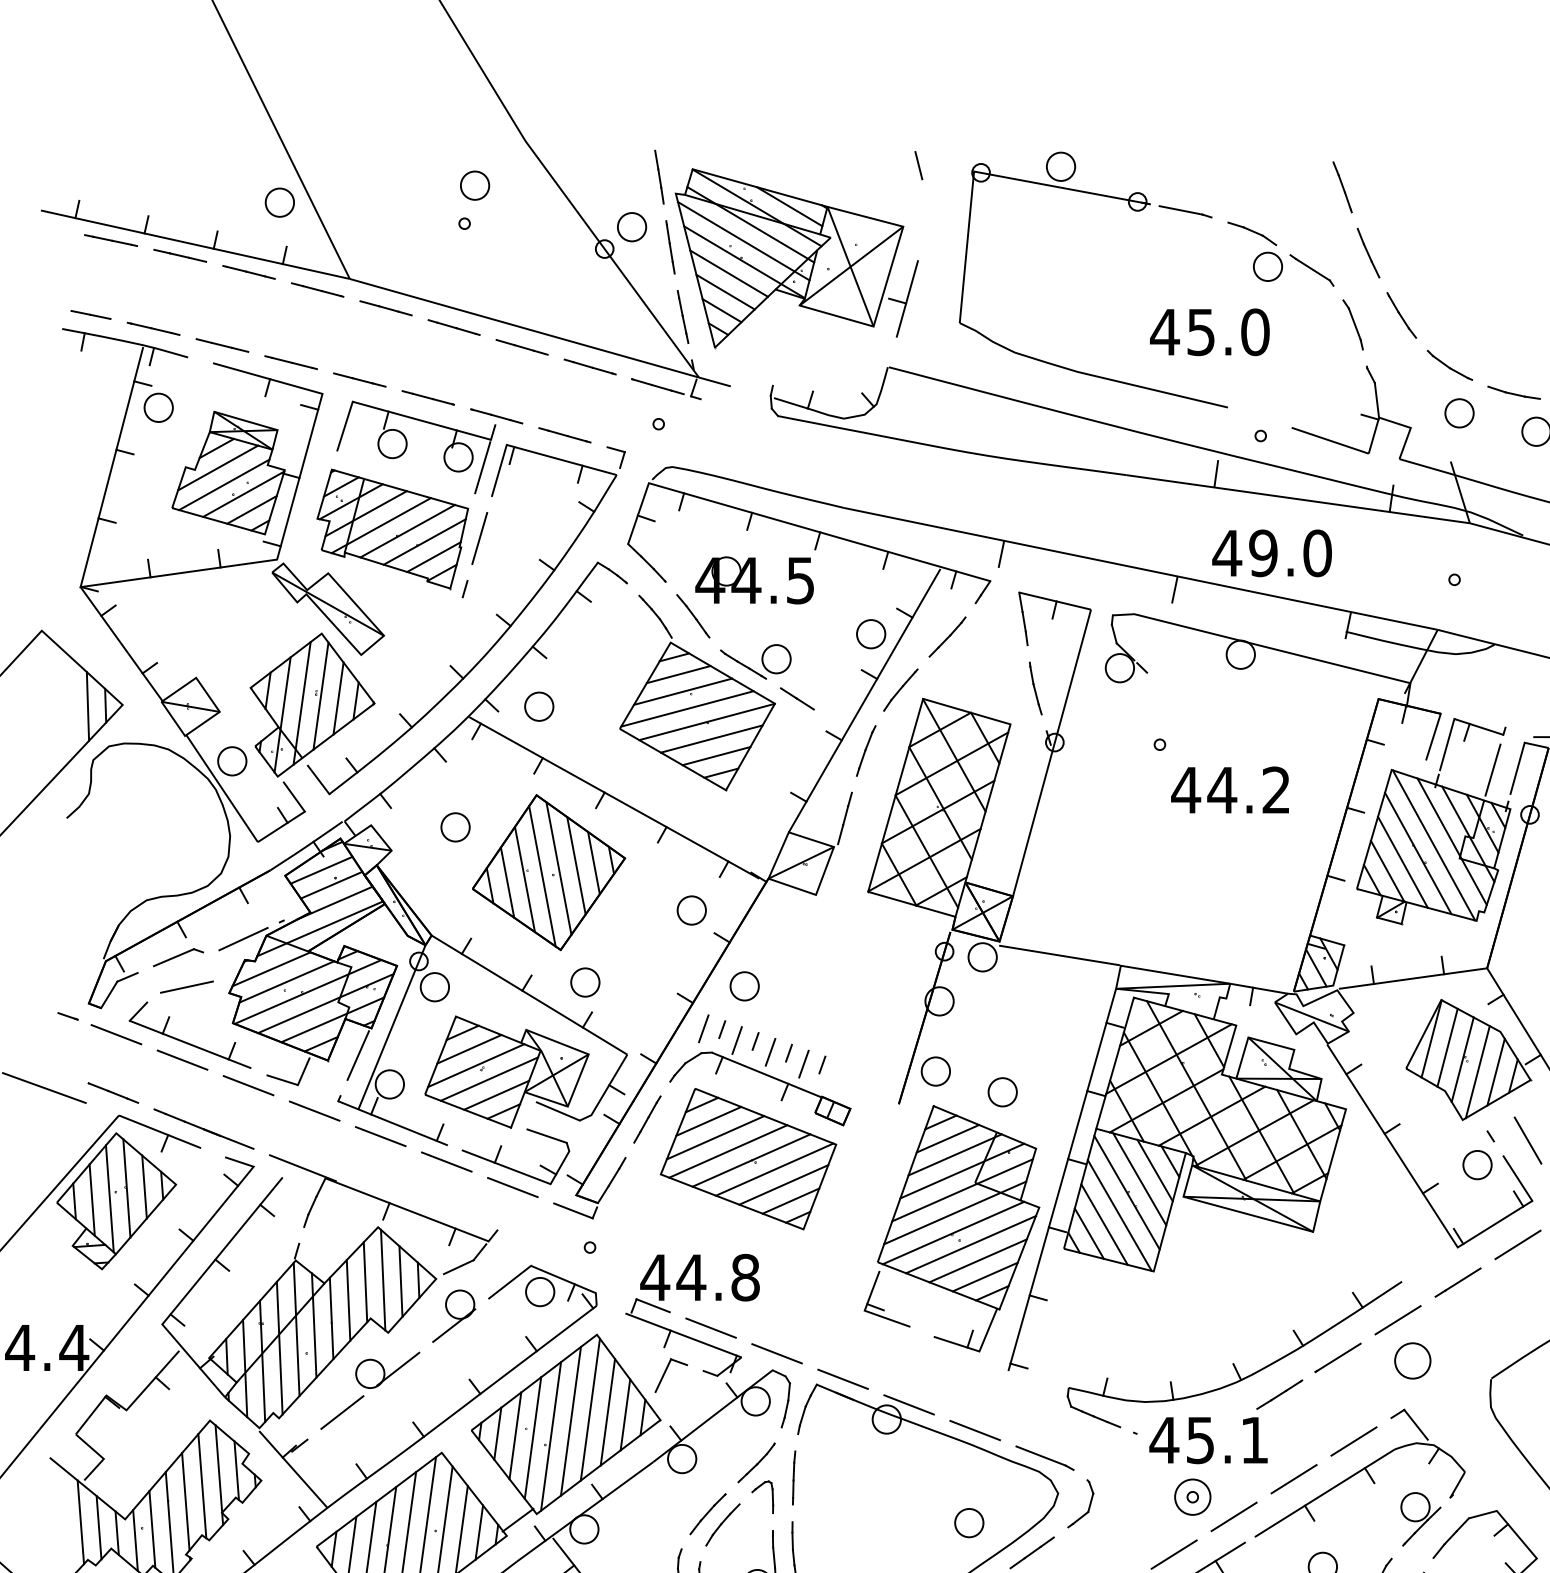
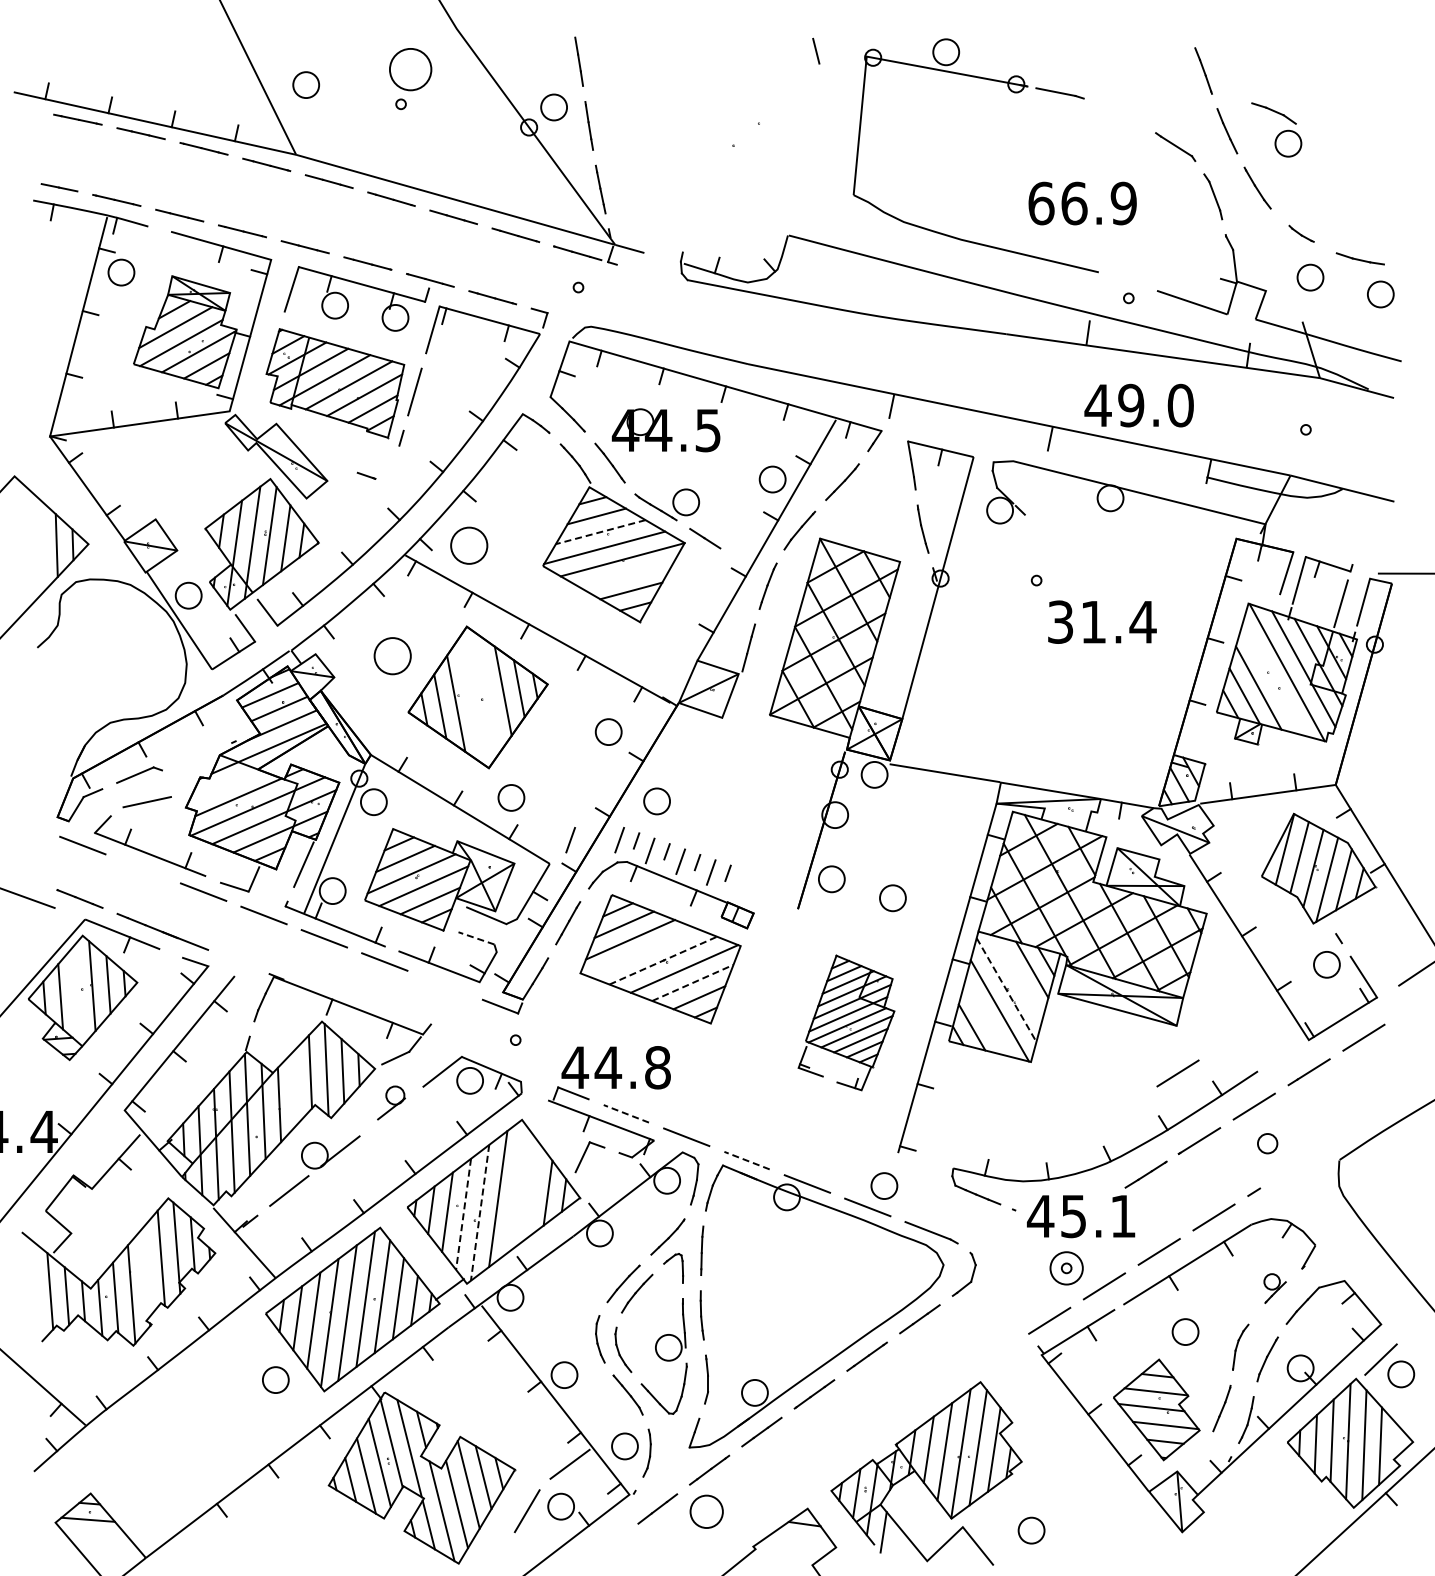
part: (474, 185) -> (410, 69), size x1.6
part: (279, 202) -> (305, 84), moved
part: (1254, 251) -> (1276, 129), moved
part: (796, 258) -> (704, 136), removed
text: (1209, 332) -> (1081, 203), 45.0 -> 66.9
part: (1449, 365) -> (1301, 233), size x0.6
line: (482, 467) -> (417, 327), removed
line: (682, 692) -> (600, 532), solid -> dashed
part: (539, 706) -> (469, 545), size x1.4
line: (711, 738) -> (626, 574), removed
text: (1230, 789) -> (1101, 621), 44.2 -> 31.4
part: (455, 826) -> (392, 655), size x1.4
line: (1417, 852) -> (1272, 679), removed
line: (558, 868) -> (486, 693), removed
line: (542, 875) -> (472, 700), removed
line: (243, 939) -> (198, 758), removed
line: (271, 968) -> (224, 785), removed
line: (67, 1015) -> (366, 475), moved
line: (649, 1029) -> (570, 840), added
line: (181, 1059) -> (142, 868), removed
line: (547, 1136) -> (476, 938), solid -> dashed
line: (1527, 1140) -> (1372, 942), removed
line: (728, 1151) -> (642, 952), removed
line: (751, 1160) -> (663, 960), solid -> dashed
line: (294, 1164) -> (245, 964), removed
line: (1138, 1178) -> (1017, 977), removed
line: (784, 1184) -> (693, 982), solid -> dashed
line: (512, 1187) -> (444, 985), removed
line: (1126, 1193) -> (1006, 990), solid -> dashed
line: (109, 1198) -> (76, 995), removed
line: (1103, 1224) -> (985, 1019), removed
part: (951, 1228) -> (846, 1022), size x0.6
line: (1314, 1284) -> (1177, 1073), added
line: (348, 1300) -> (294, 1088), removed
part: (454, 1315) -> (391, 1102), size x0.7
line: (710, 1327) -> (625, 1113), solid -> dashed
part: (1412, 1360) -> (1267, 1143), size x0.6
line: (842, 1379) -> (746, 1160), solid -> dashed
line: (589, 1409) -> (515, 1188), removed
line: (607, 1412) -> (531, 1190), removed
line: (1415, 1424) -> (1270, 1201), removed
line: (551, 1436) -> (480, 1212), solid -> dashed
line: (532, 1438) -> (463, 1214), solid -> dashed
line: (185, 1501) -> (145, 1272), removed
part: (1420, 1519) -> (1274, 1288), size x0.6
part: (969, 1522) -> (884, 1185), moved

